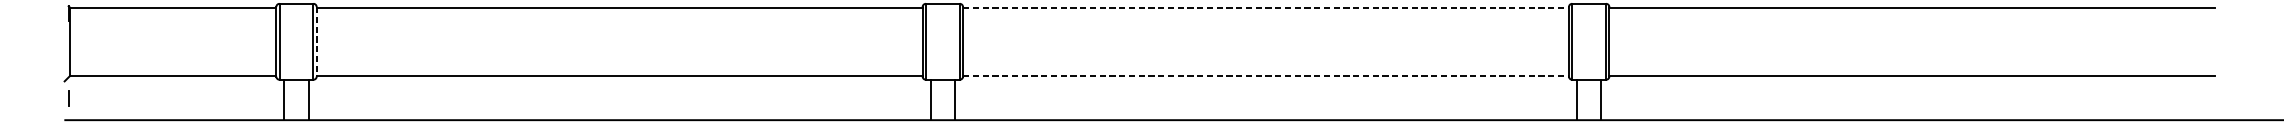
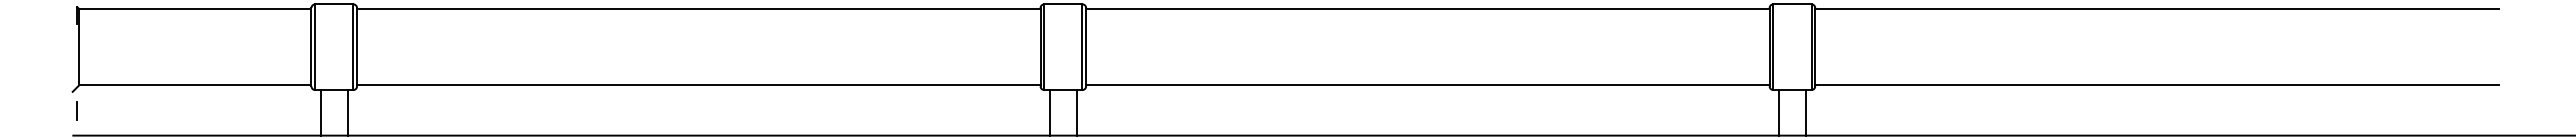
line: (1265, 7) -> (1427, 8), dashed -> solid
line: (317, 42) -> (357, 47), dashed -> solid
line: (1265, 75) -> (1427, 85), dashed -> solid

